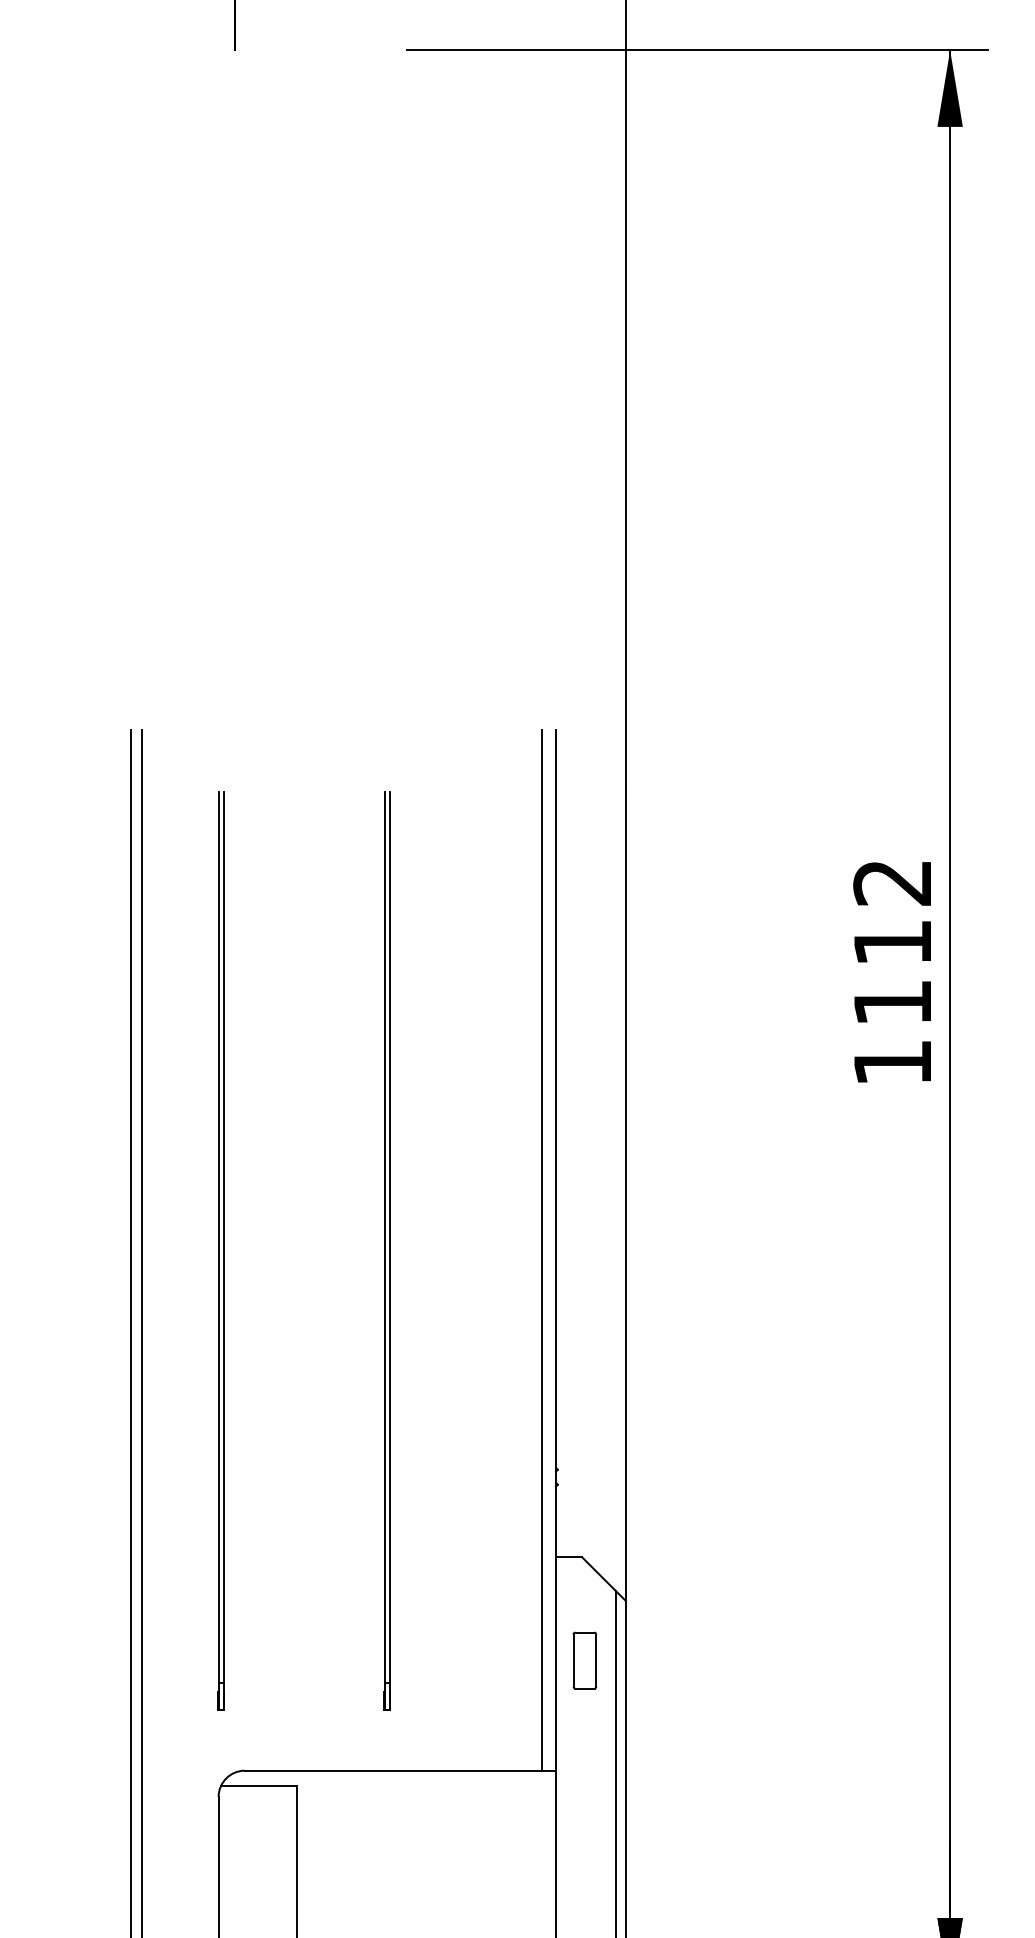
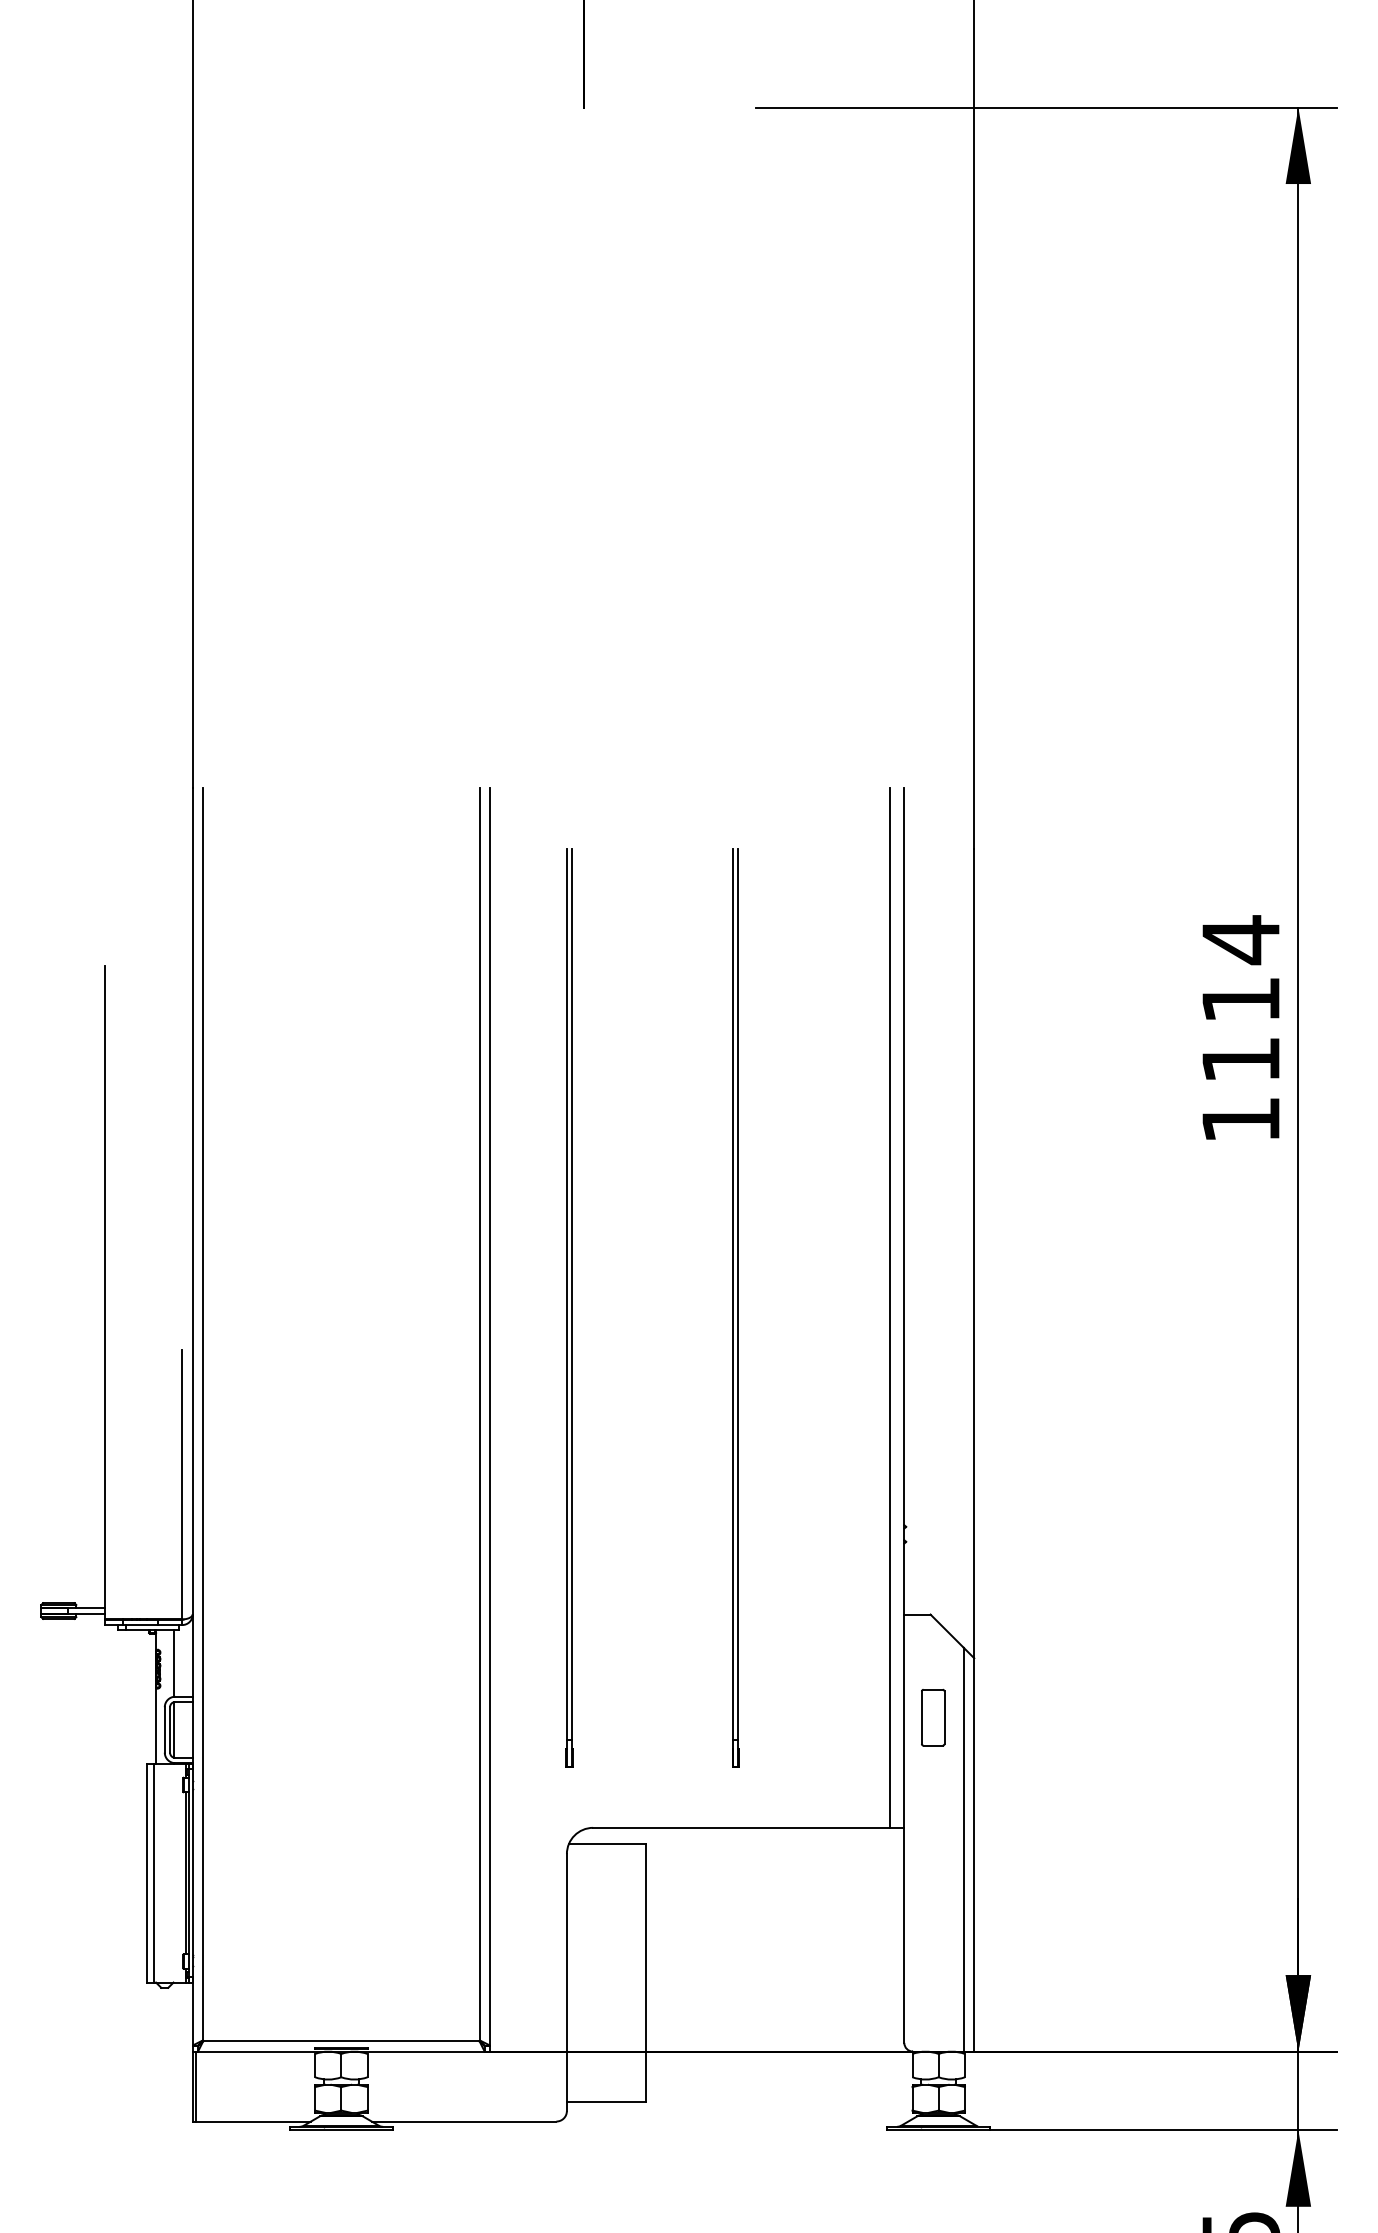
text: (892, 883) -> (1240, 940), 1112 -> 1114

